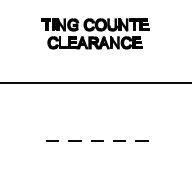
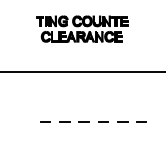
line: (163, 140) -> (141, 121), added

